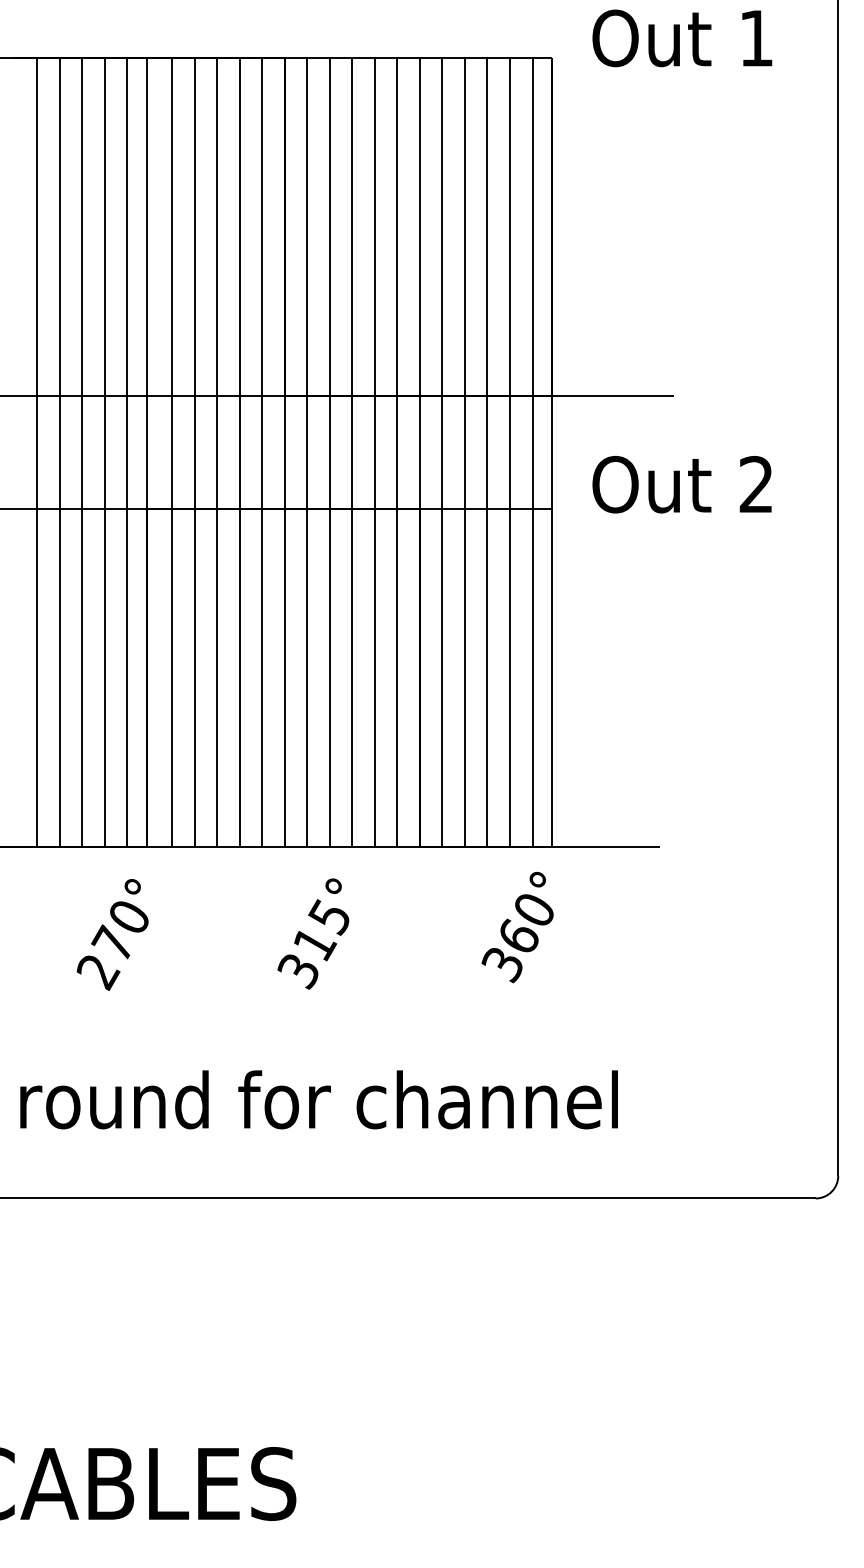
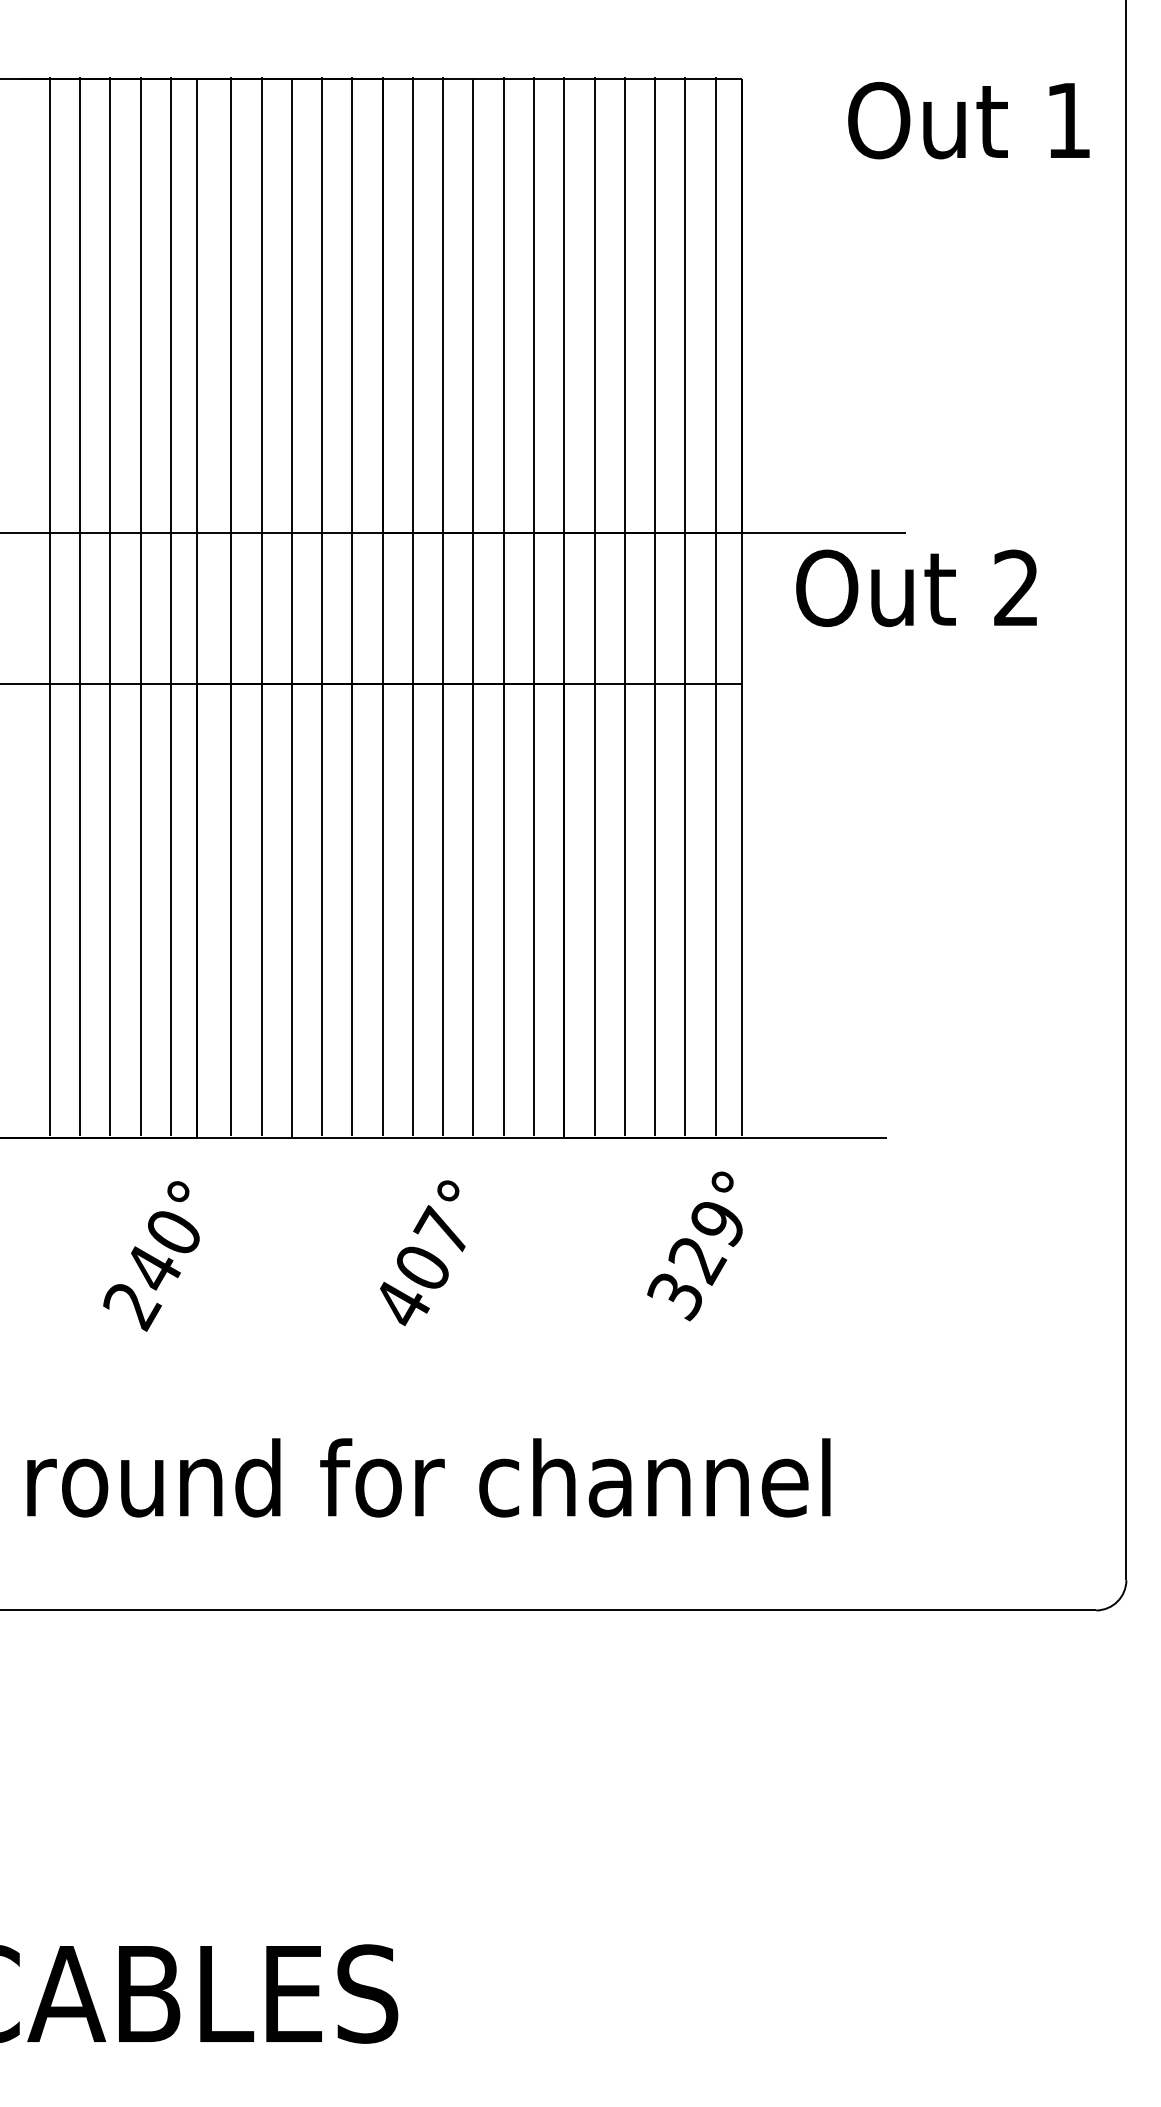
text: (682, 38) -> (968, 120), moved
text: (682, 484) -> (916, 587), moved
text: (525, 925) -> (705, 1243), 360° -> 329°
text: (112, 942) -> (151, 1266), 270° -> 240°
text: (312, 943) -> (420, 1267), 315° -> 407°

